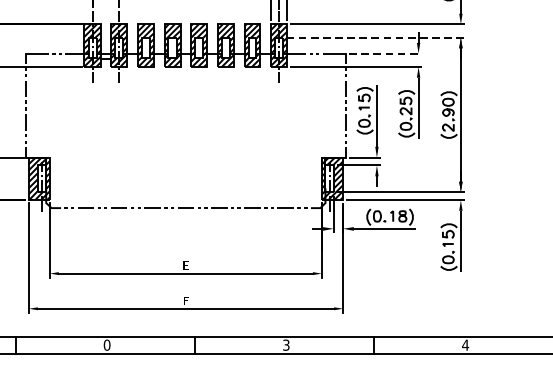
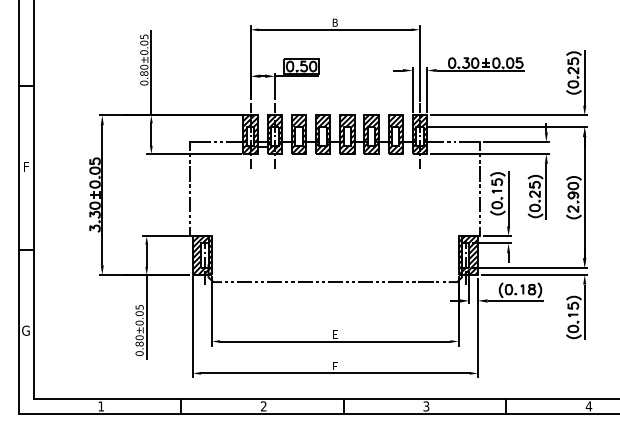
line: (375, 37) -> (507, 127), dashed -> solid
line: (386, 54) -> (517, 142), dashed -> solid
text: (106, 345) -> (263, 406), 0 -> 2

